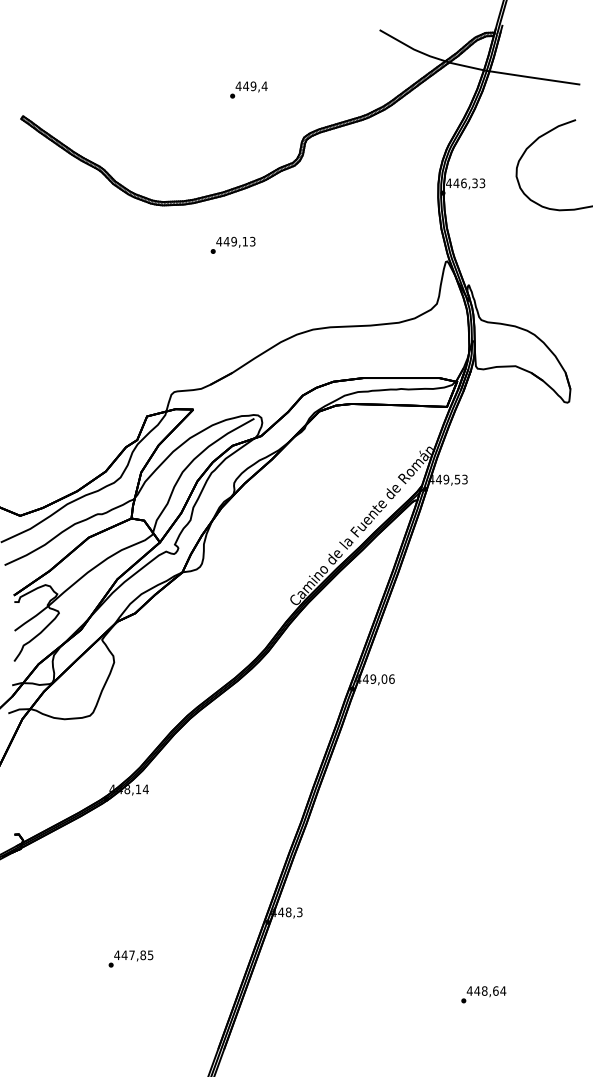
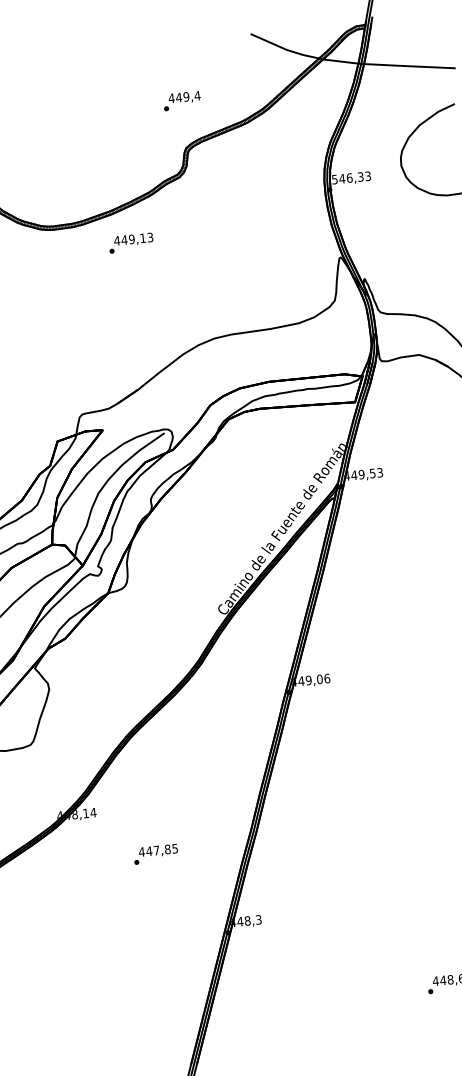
text: (248, 89) -> (181, 100), moved
text: (449, 183) -> (335, 179), 446,33 -> 546,33
text: (232, 244) -> (130, 242), moved
text: (130, 958) -> (155, 853), moved

